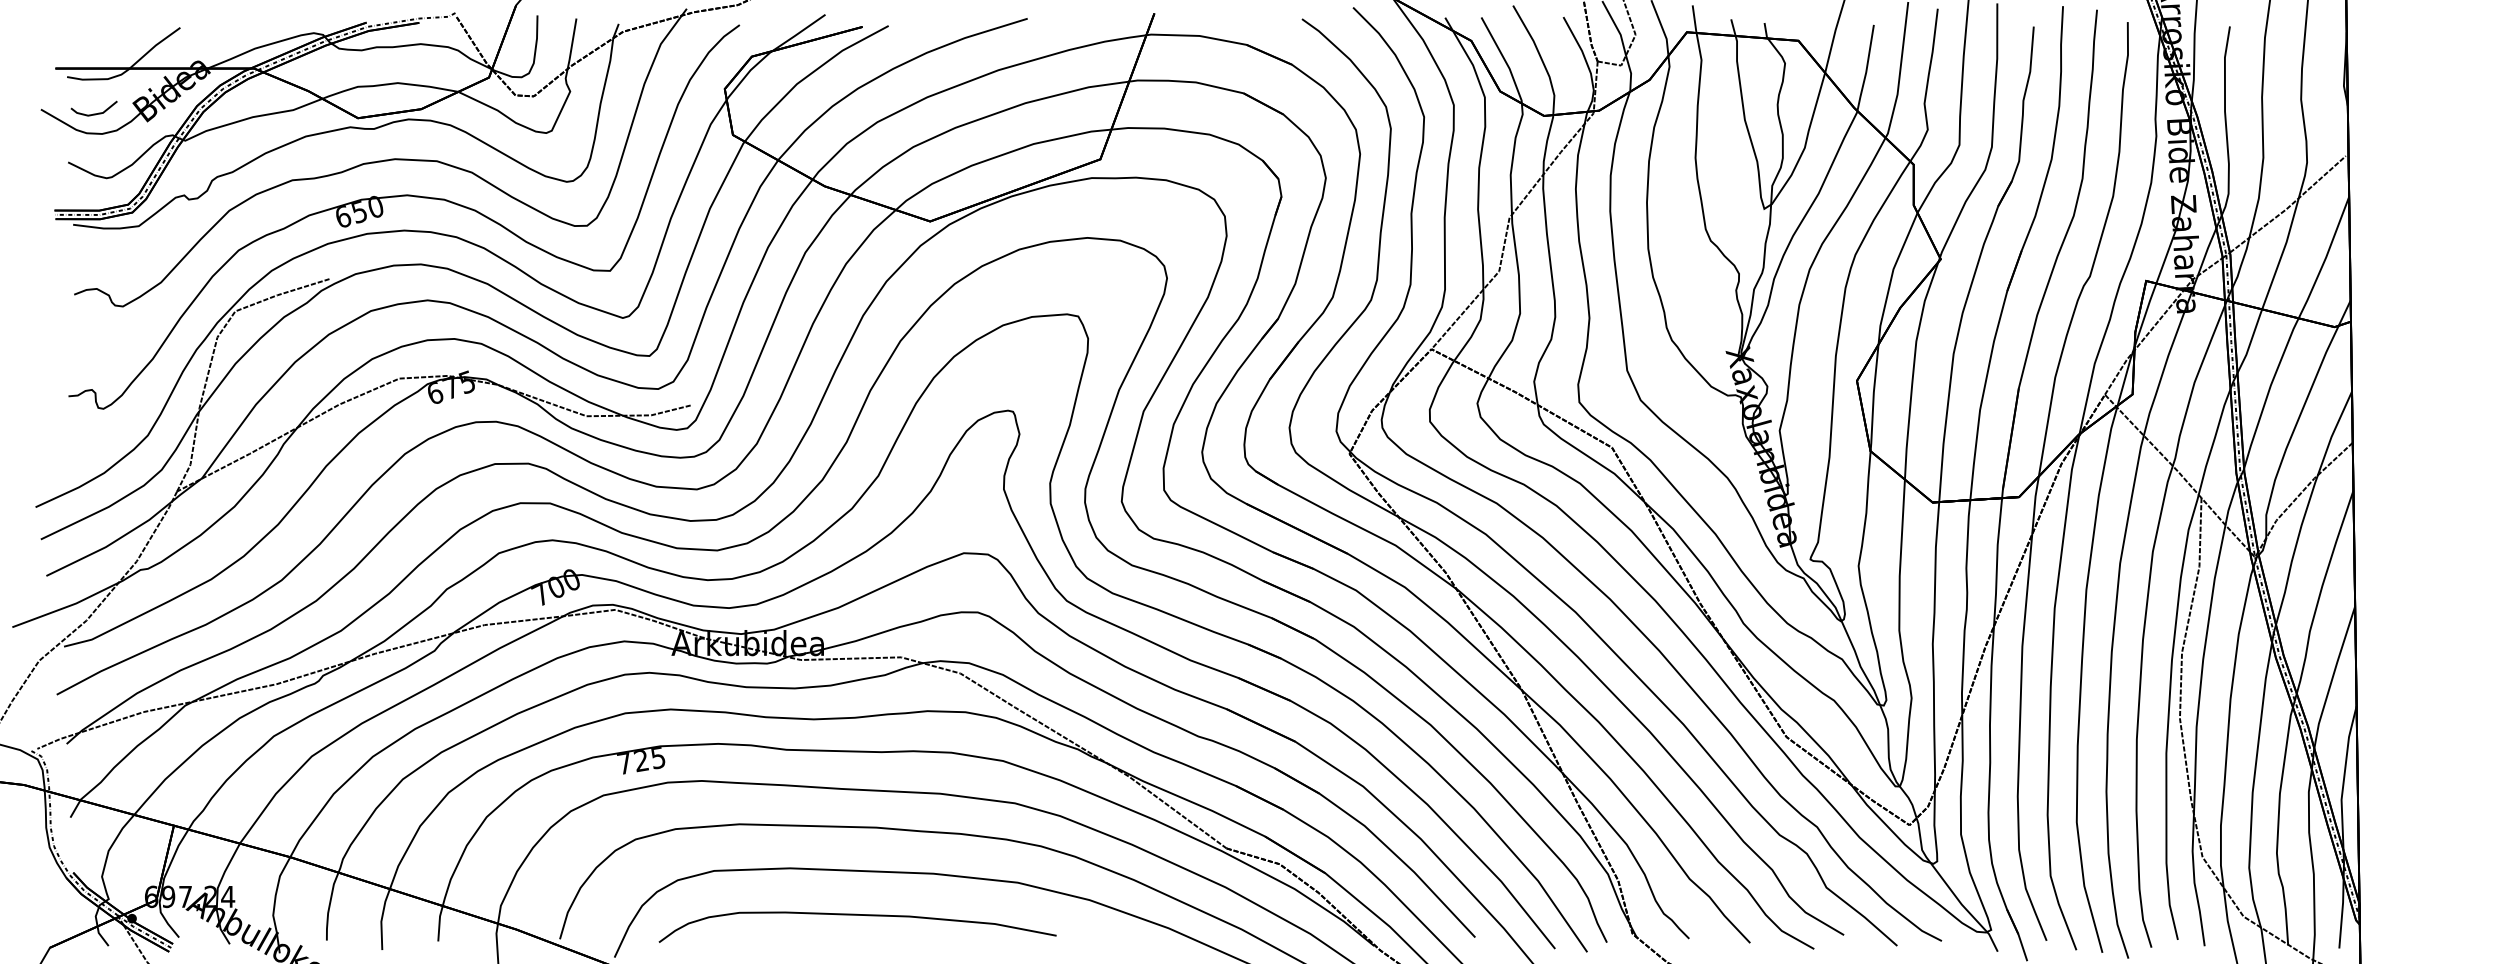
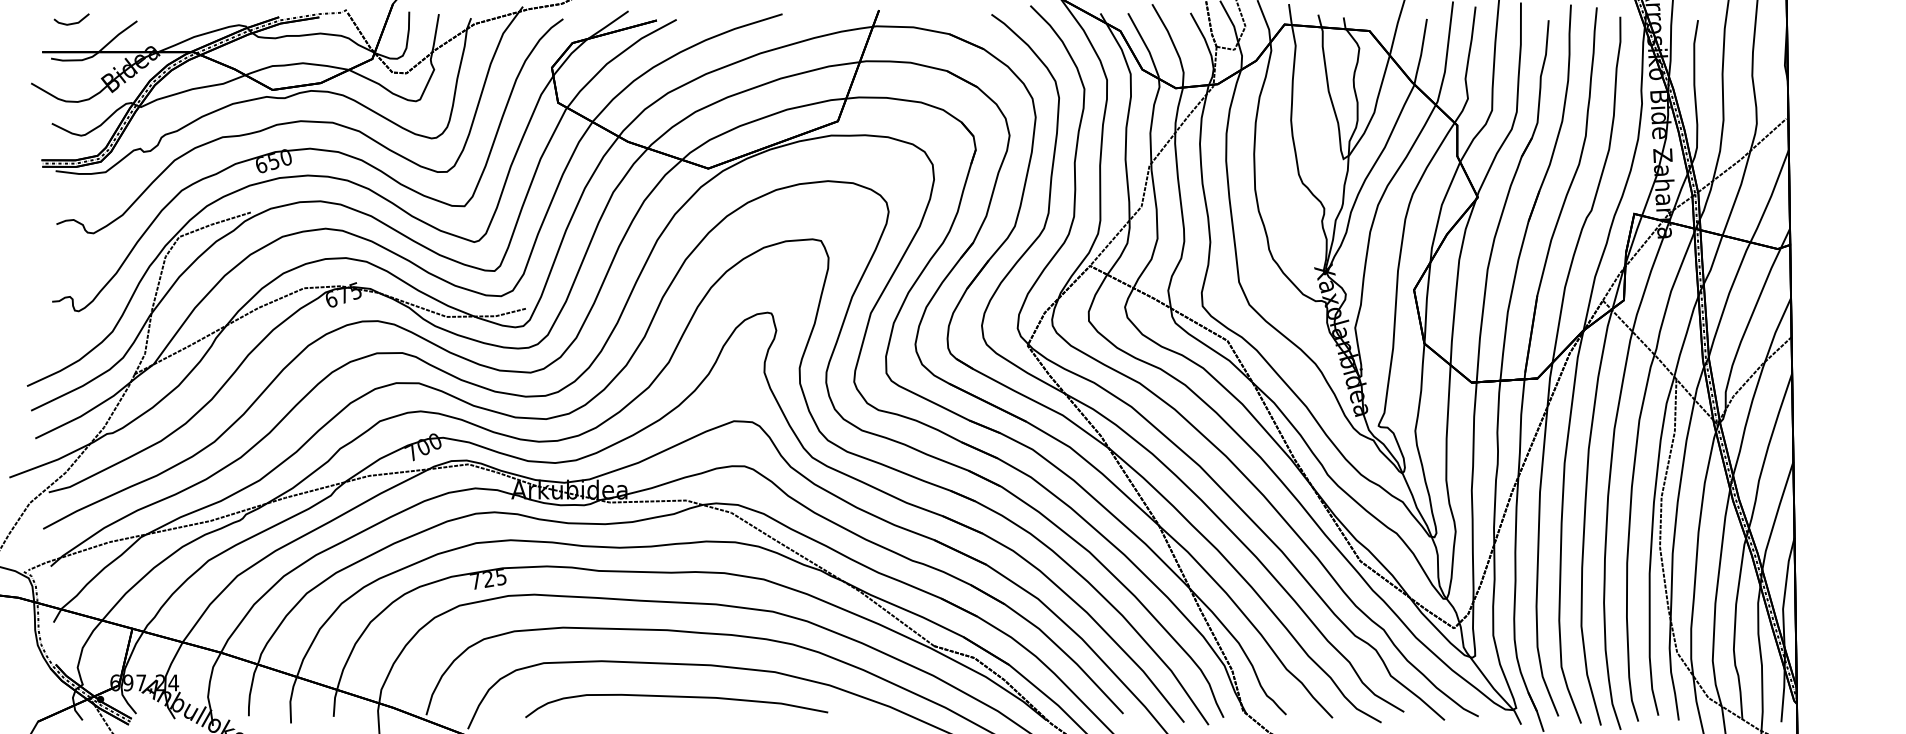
line: (93, 113) -> (71, 23), moved
curve: (857, 915) -> (676, 697), moved

